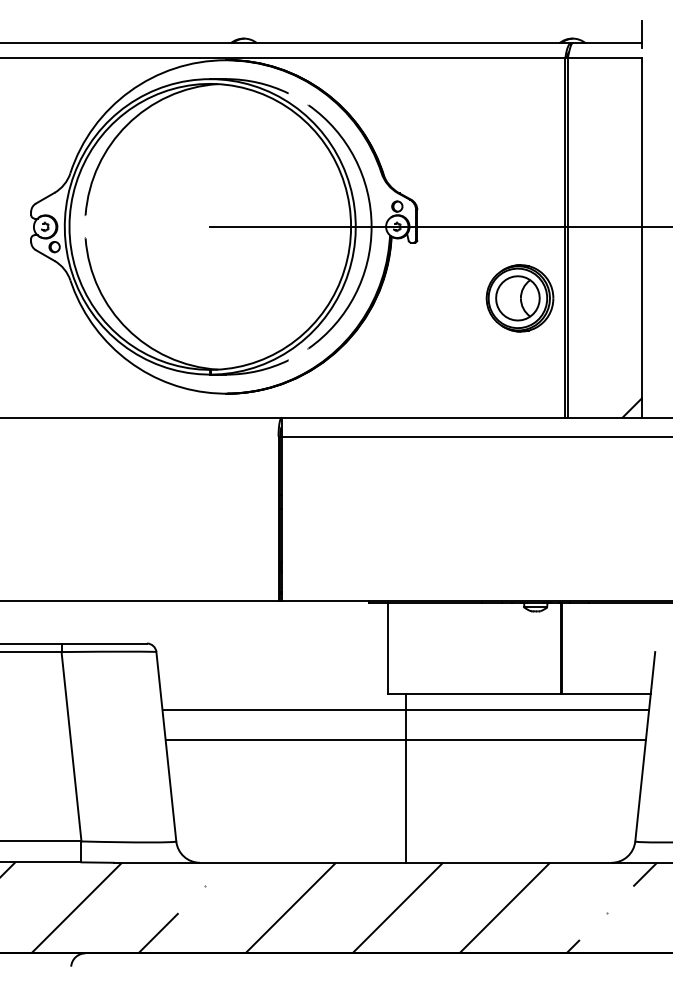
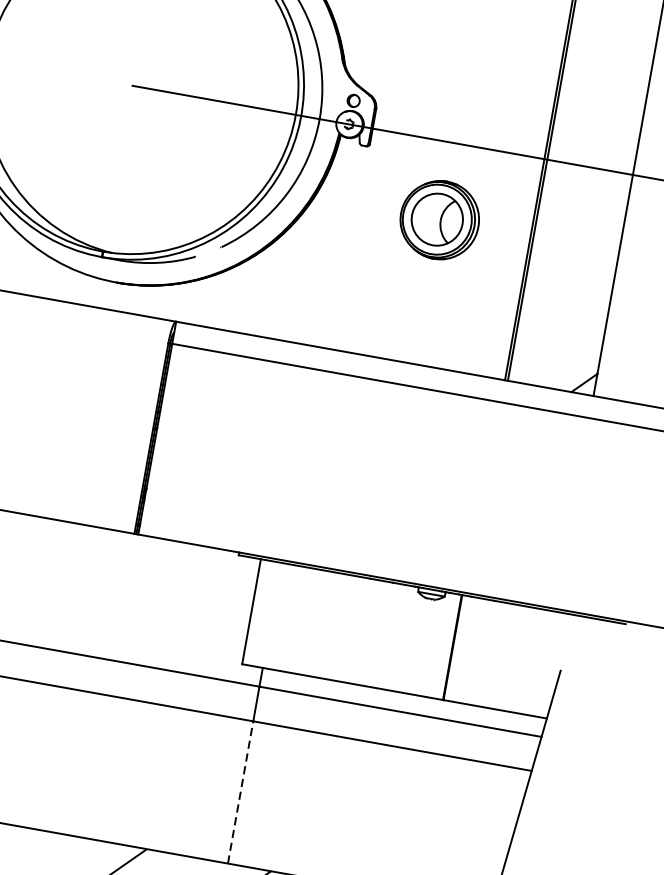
part: (519, 298) -> (439, 220), moved
line: (405, 800) -> (240, 791), solid -> dashed

